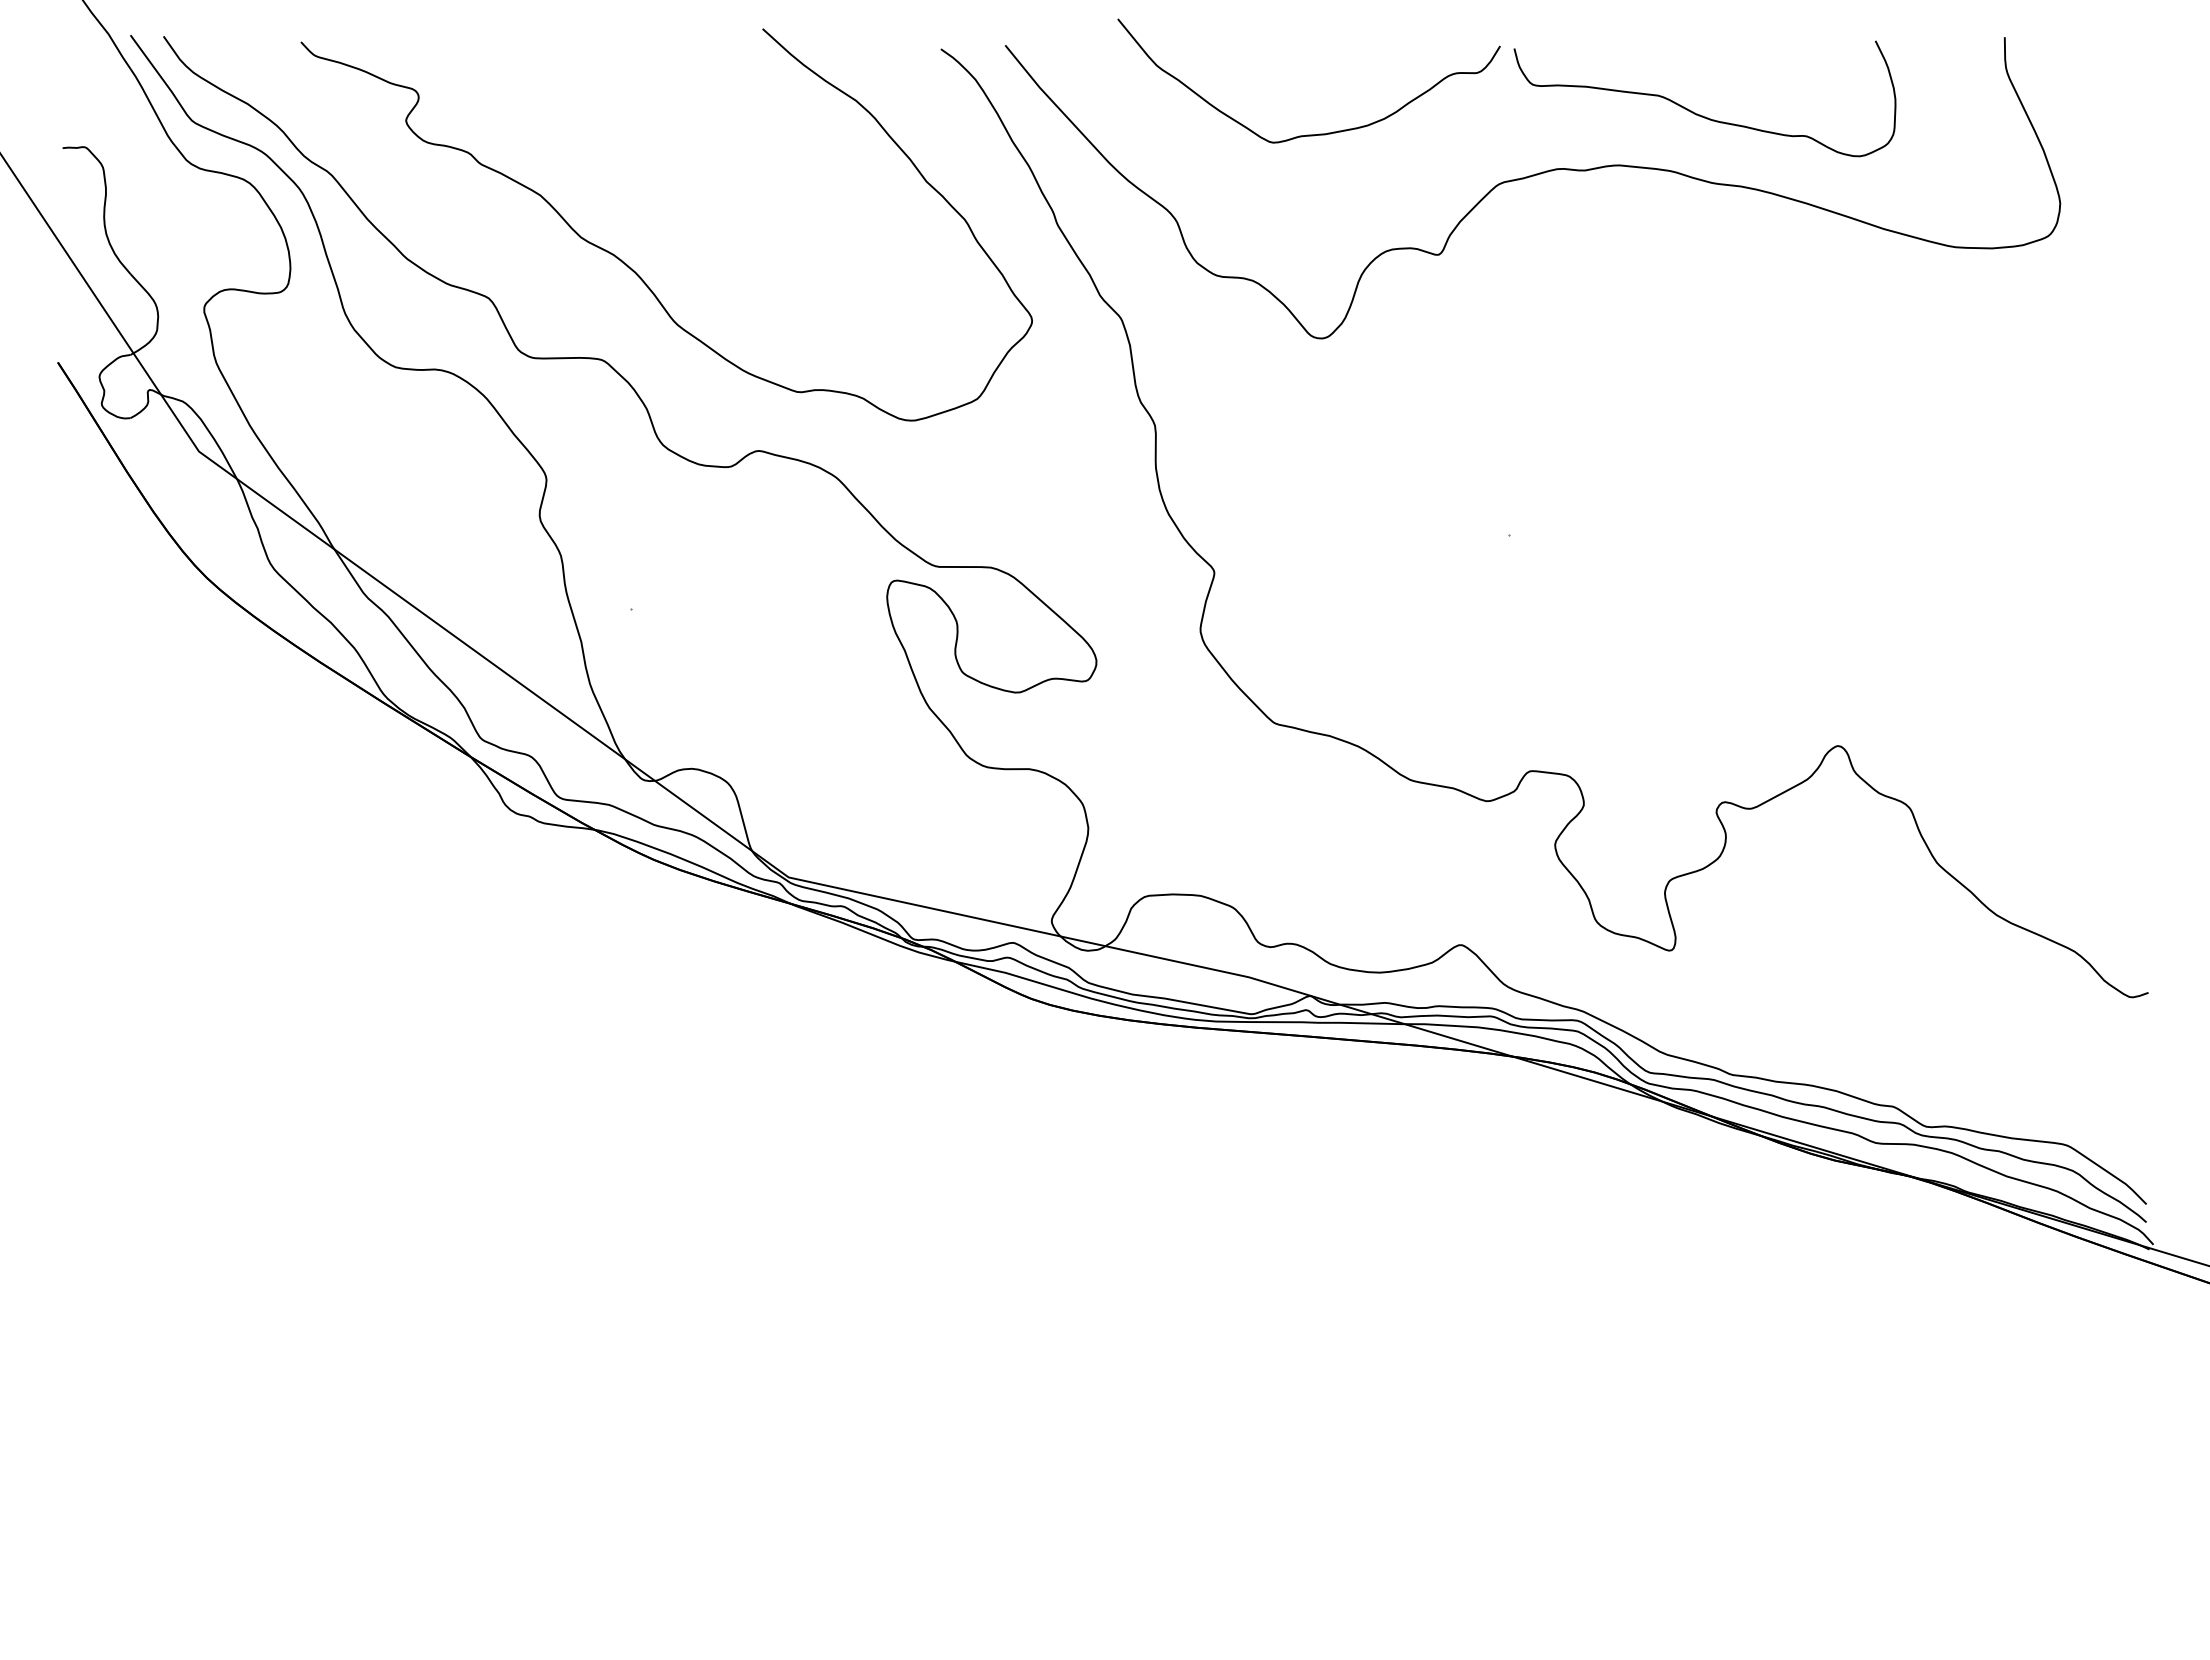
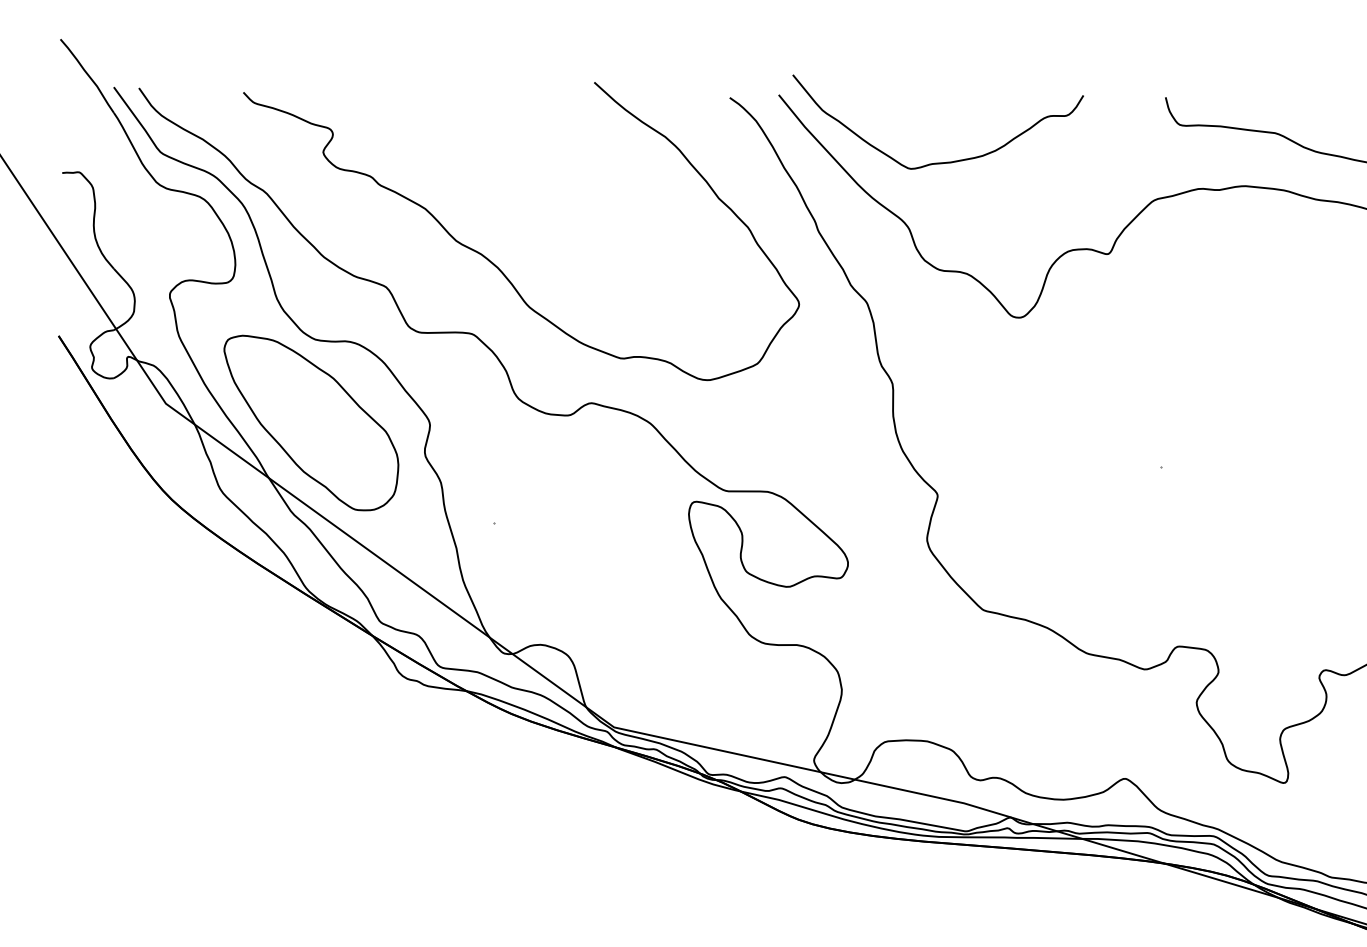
curve: (1308, 134) -> (937, 162), moved
part: (390, 476) -> (311, 422), added

